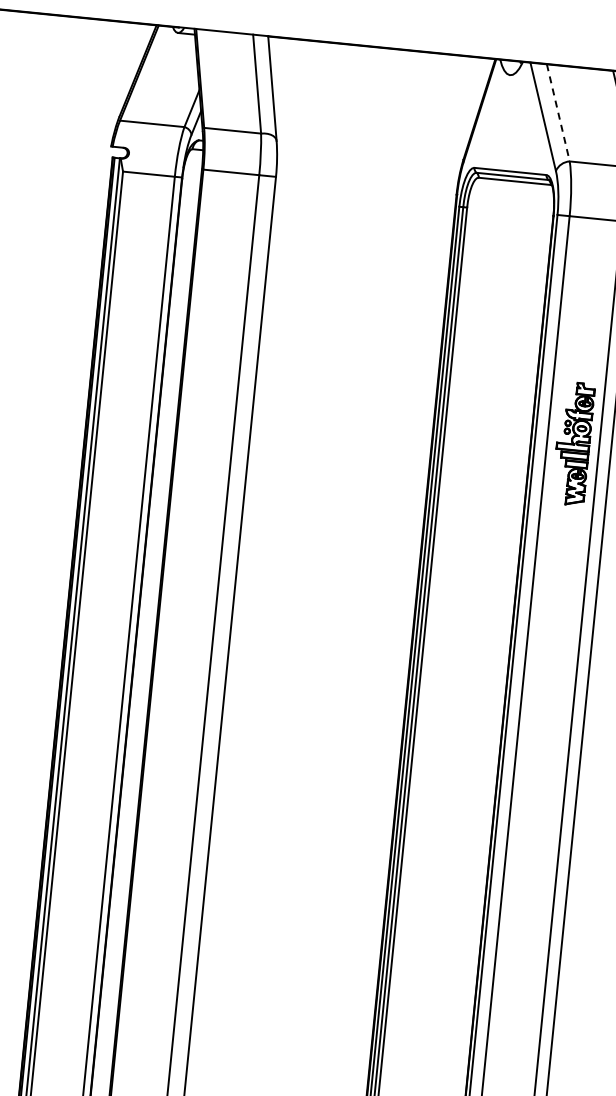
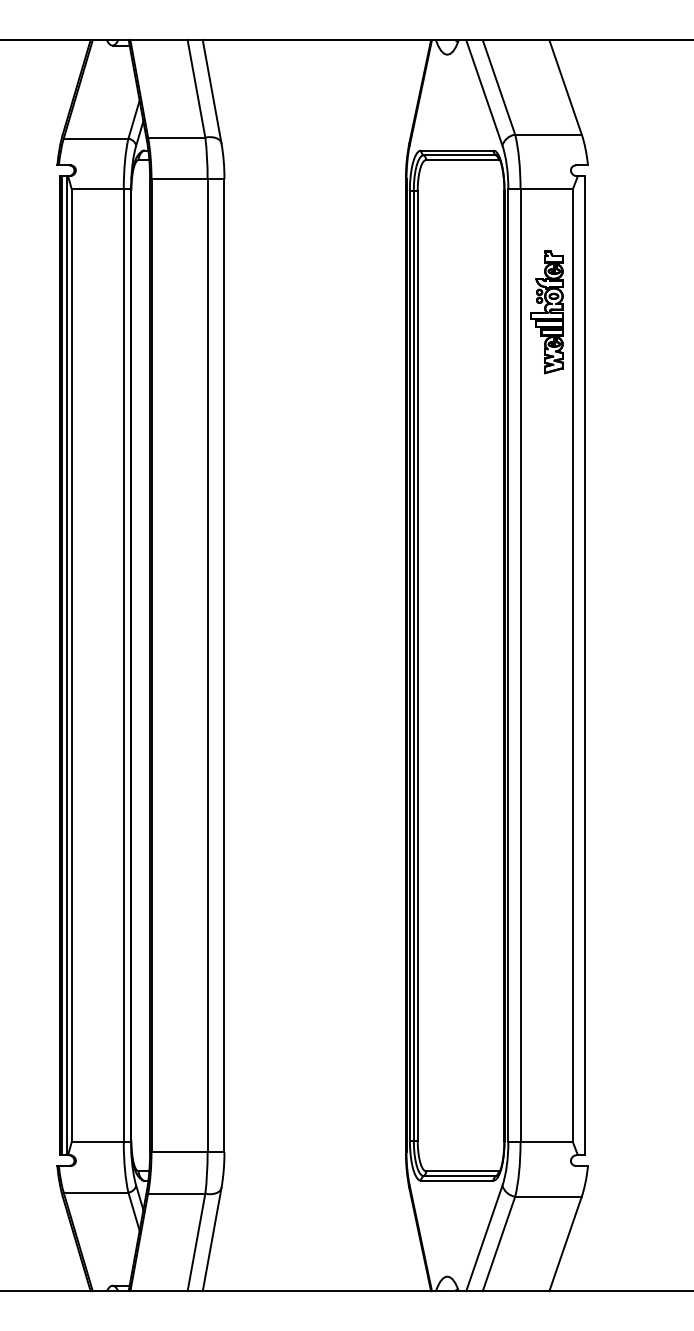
line: (558, 112) -> (499, 87), dashed -> solid
part: (572, 444) -> (546, 312), moved

